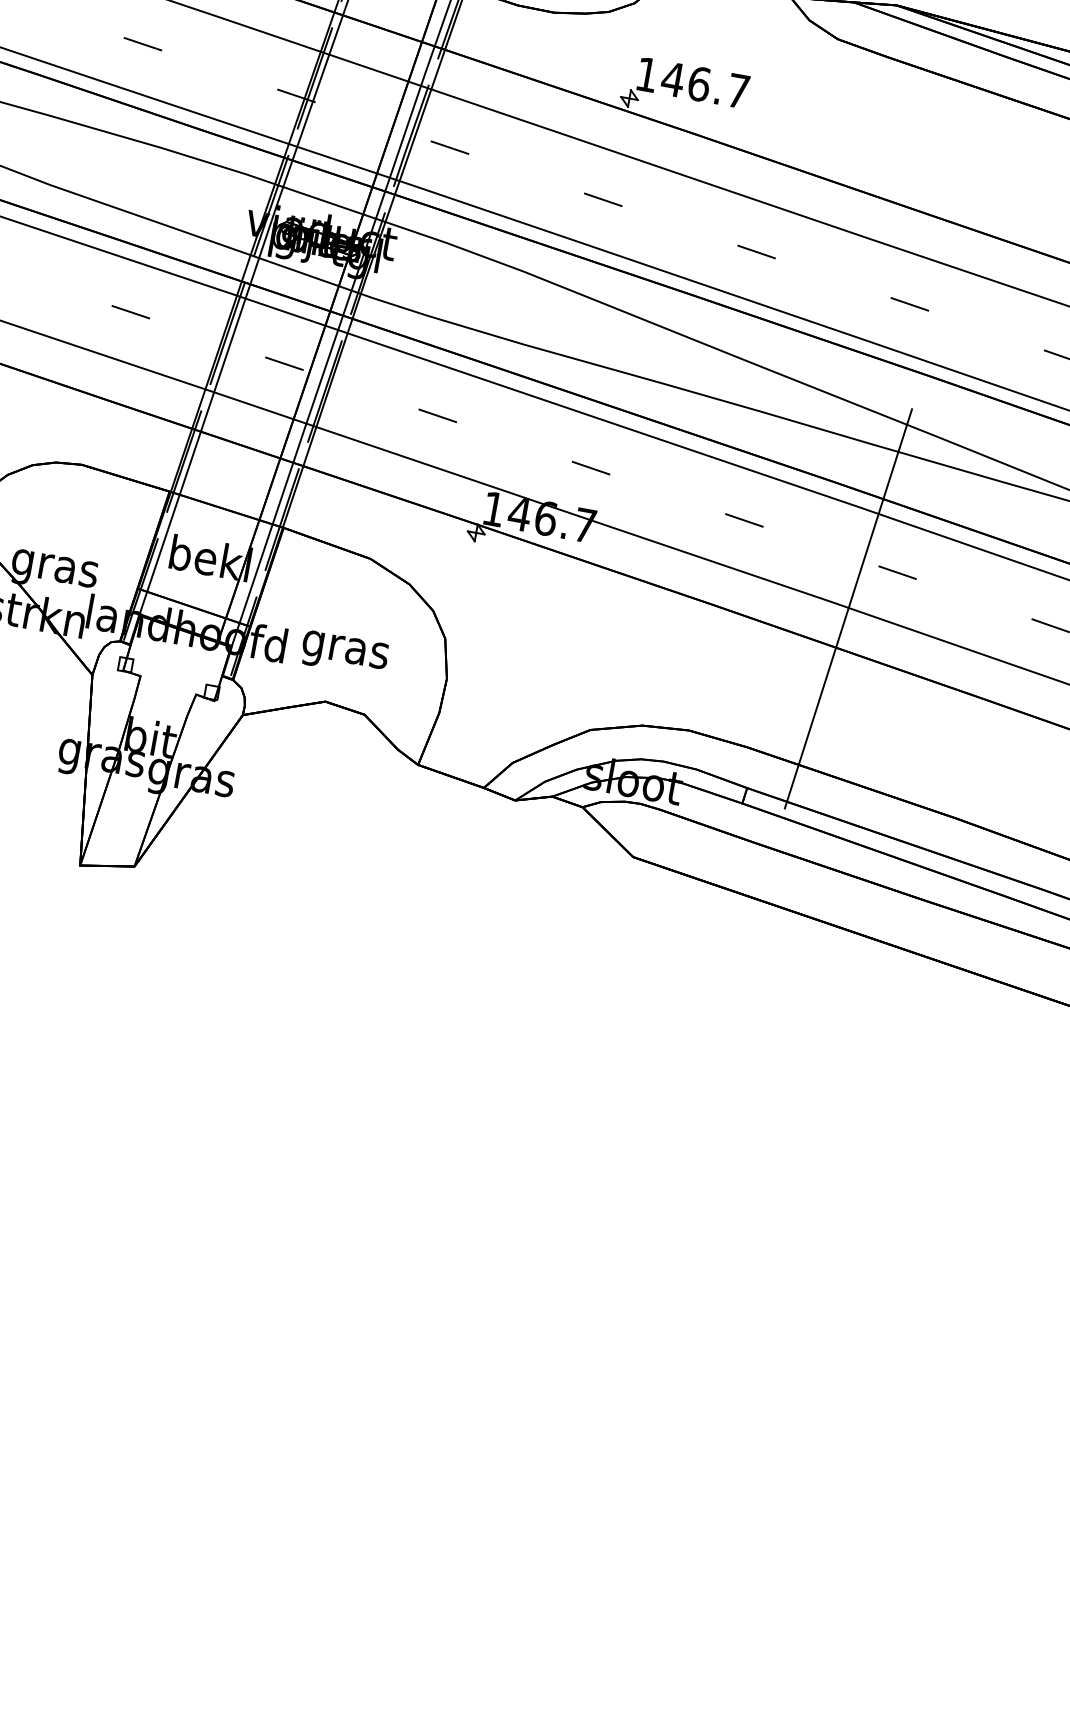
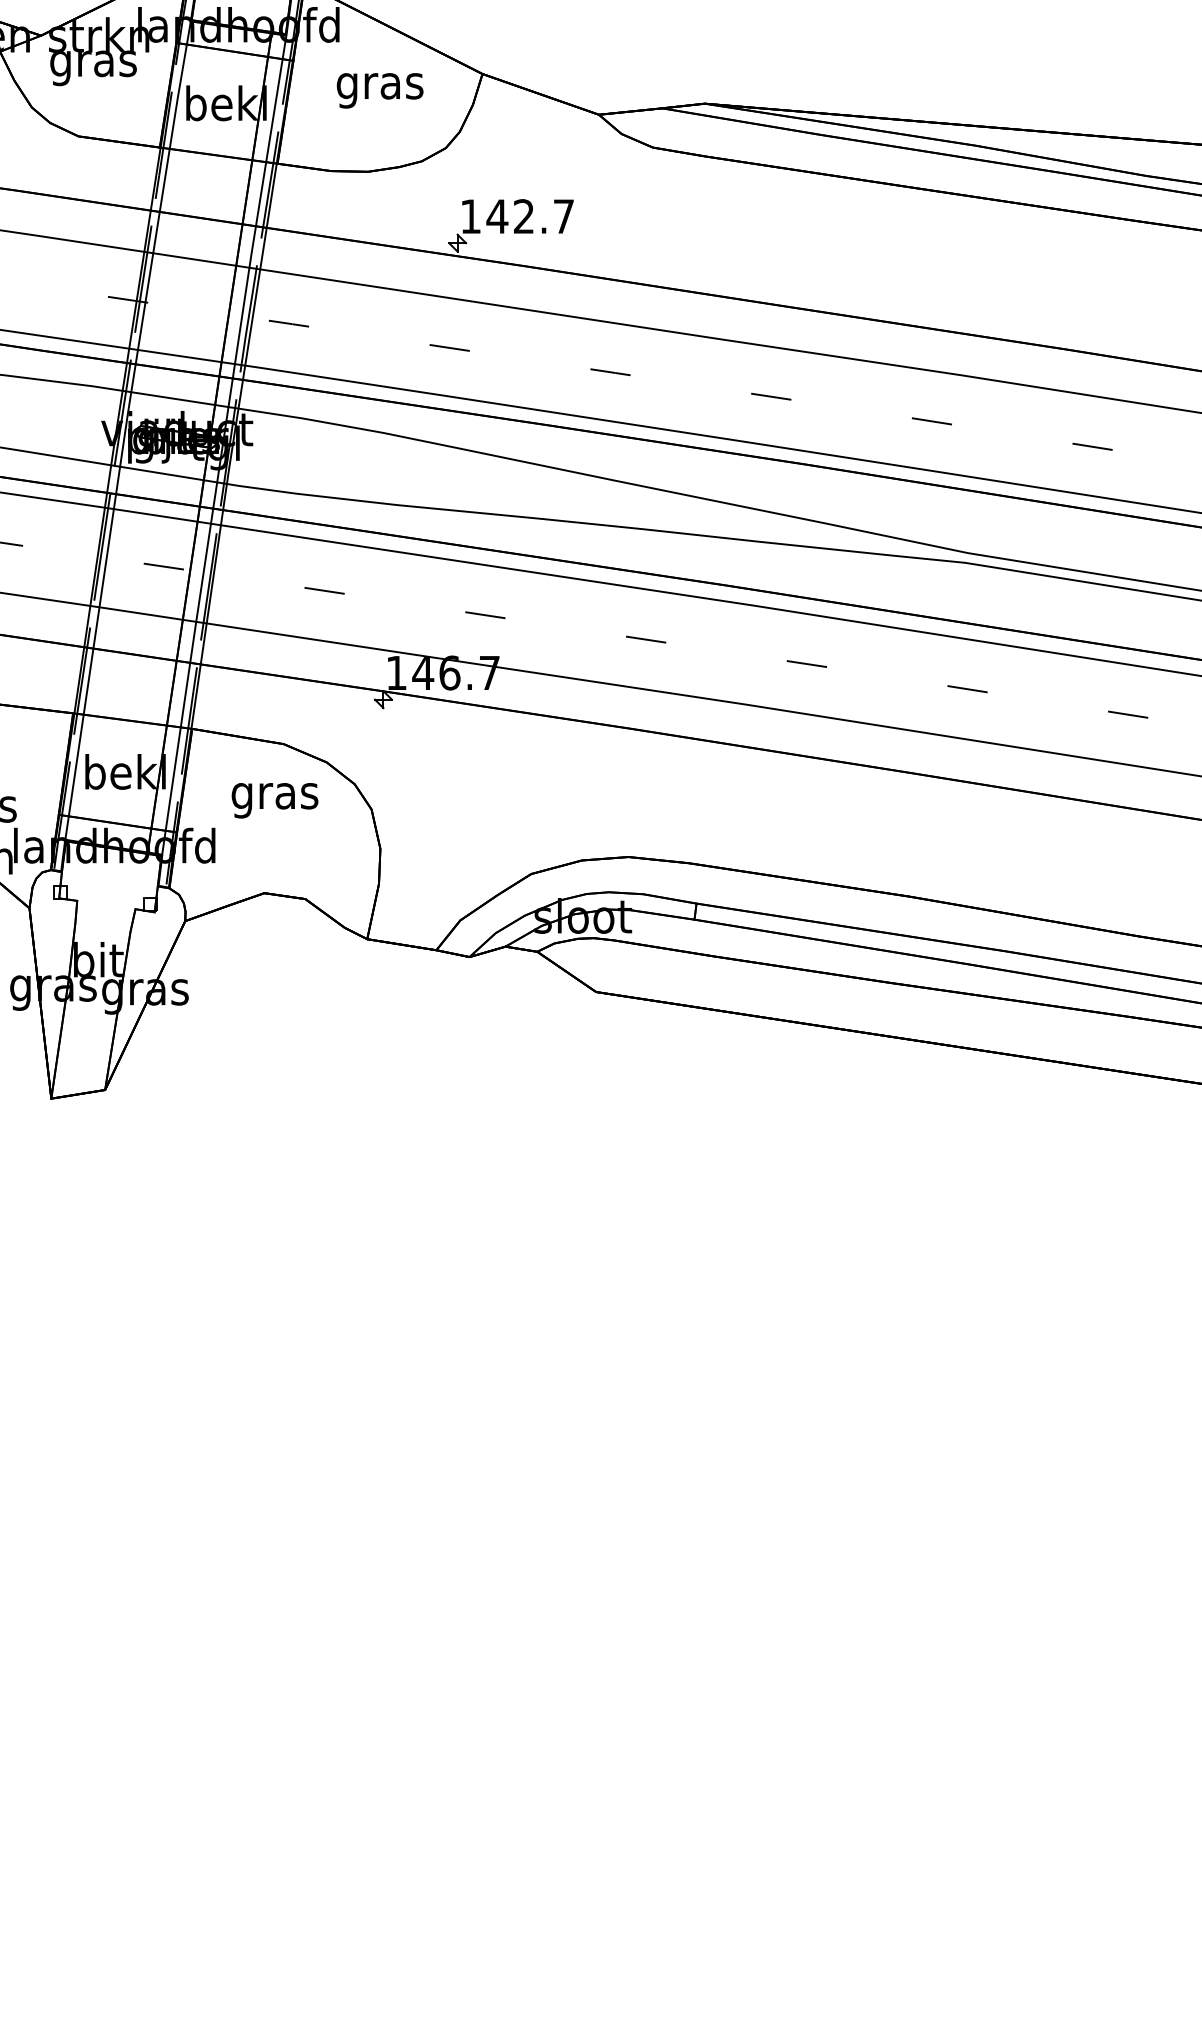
text: (698, 83) -> (523, 216), 146.7 -> 142.7
line: (848, 608) -> (764, 708), removed
text: (344, 653) -> (274, 800), moved

